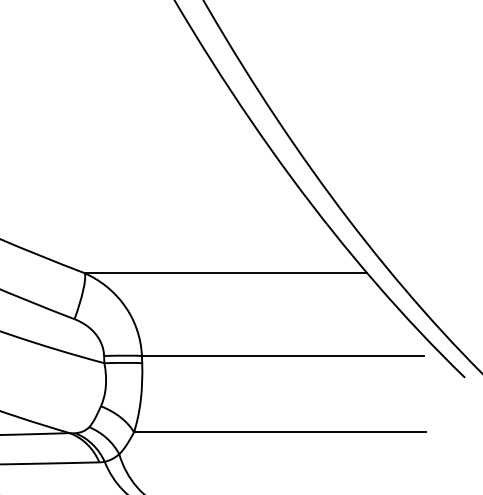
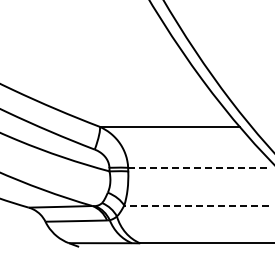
line: (282, 355) -> (197, 167), solid -> dashed
line: (280, 432) -> (196, 205), solid -> dashed

